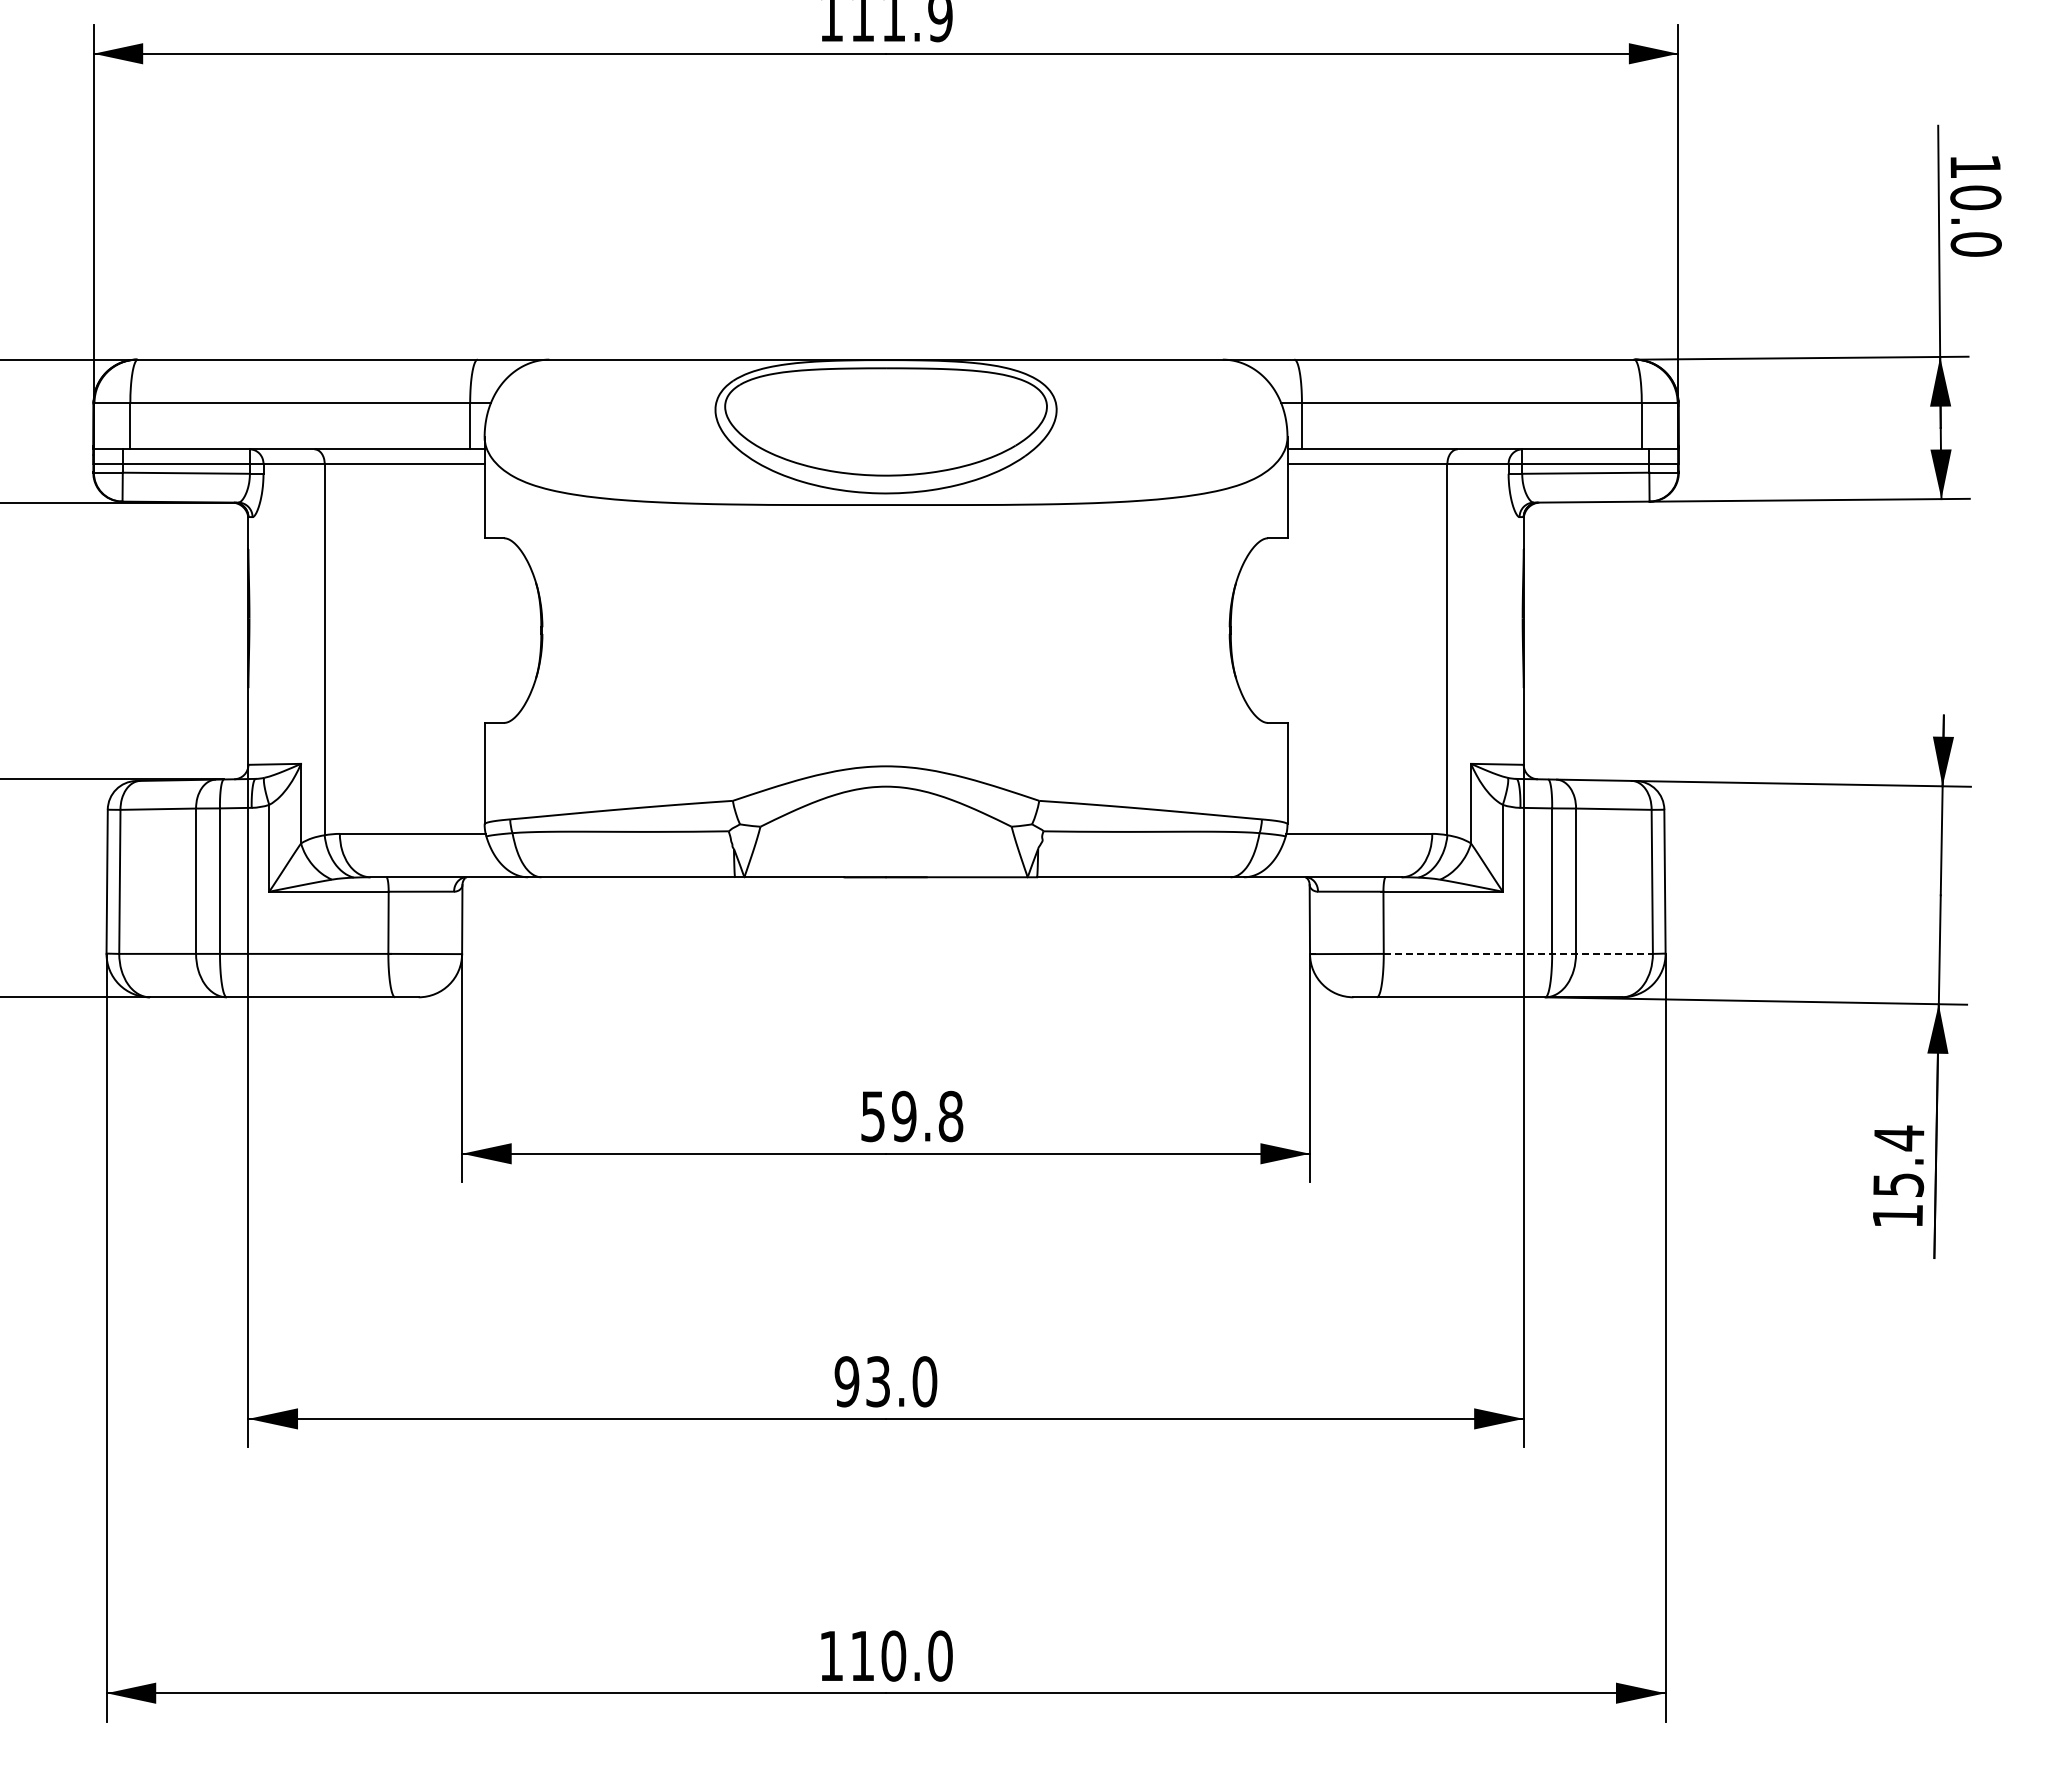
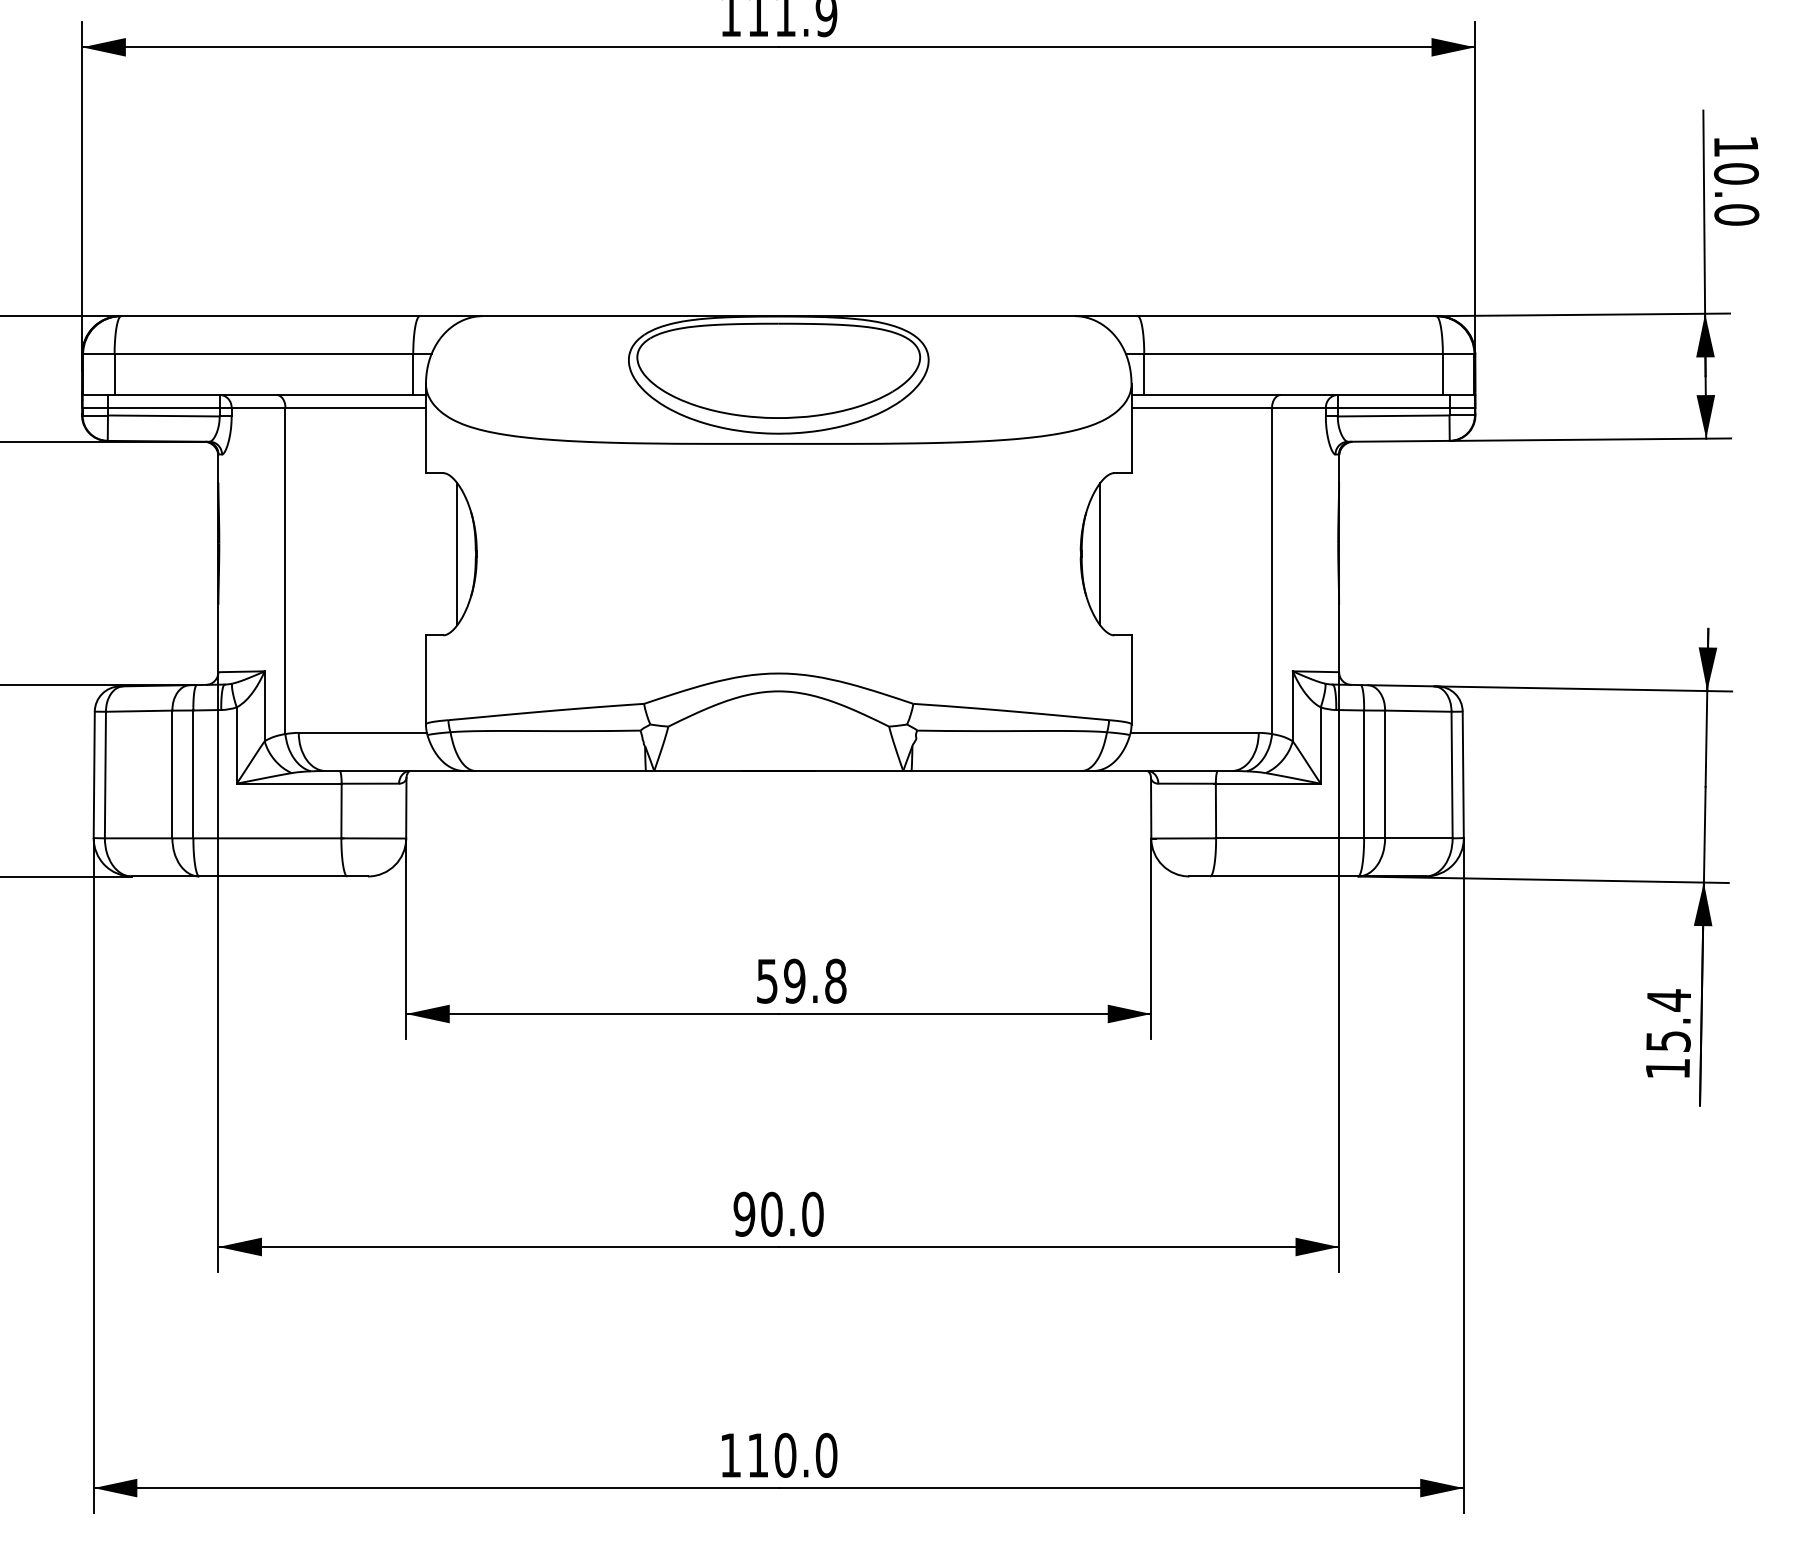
line: (520, 630) -> (457, 554), added
line: (1251, 630) -> (1099, 554), added
line: (1518, 953) -> (1334, 838), dashed -> solid
text: (878, 1381) -> (772, 1214), 93.0 -> 90.0

